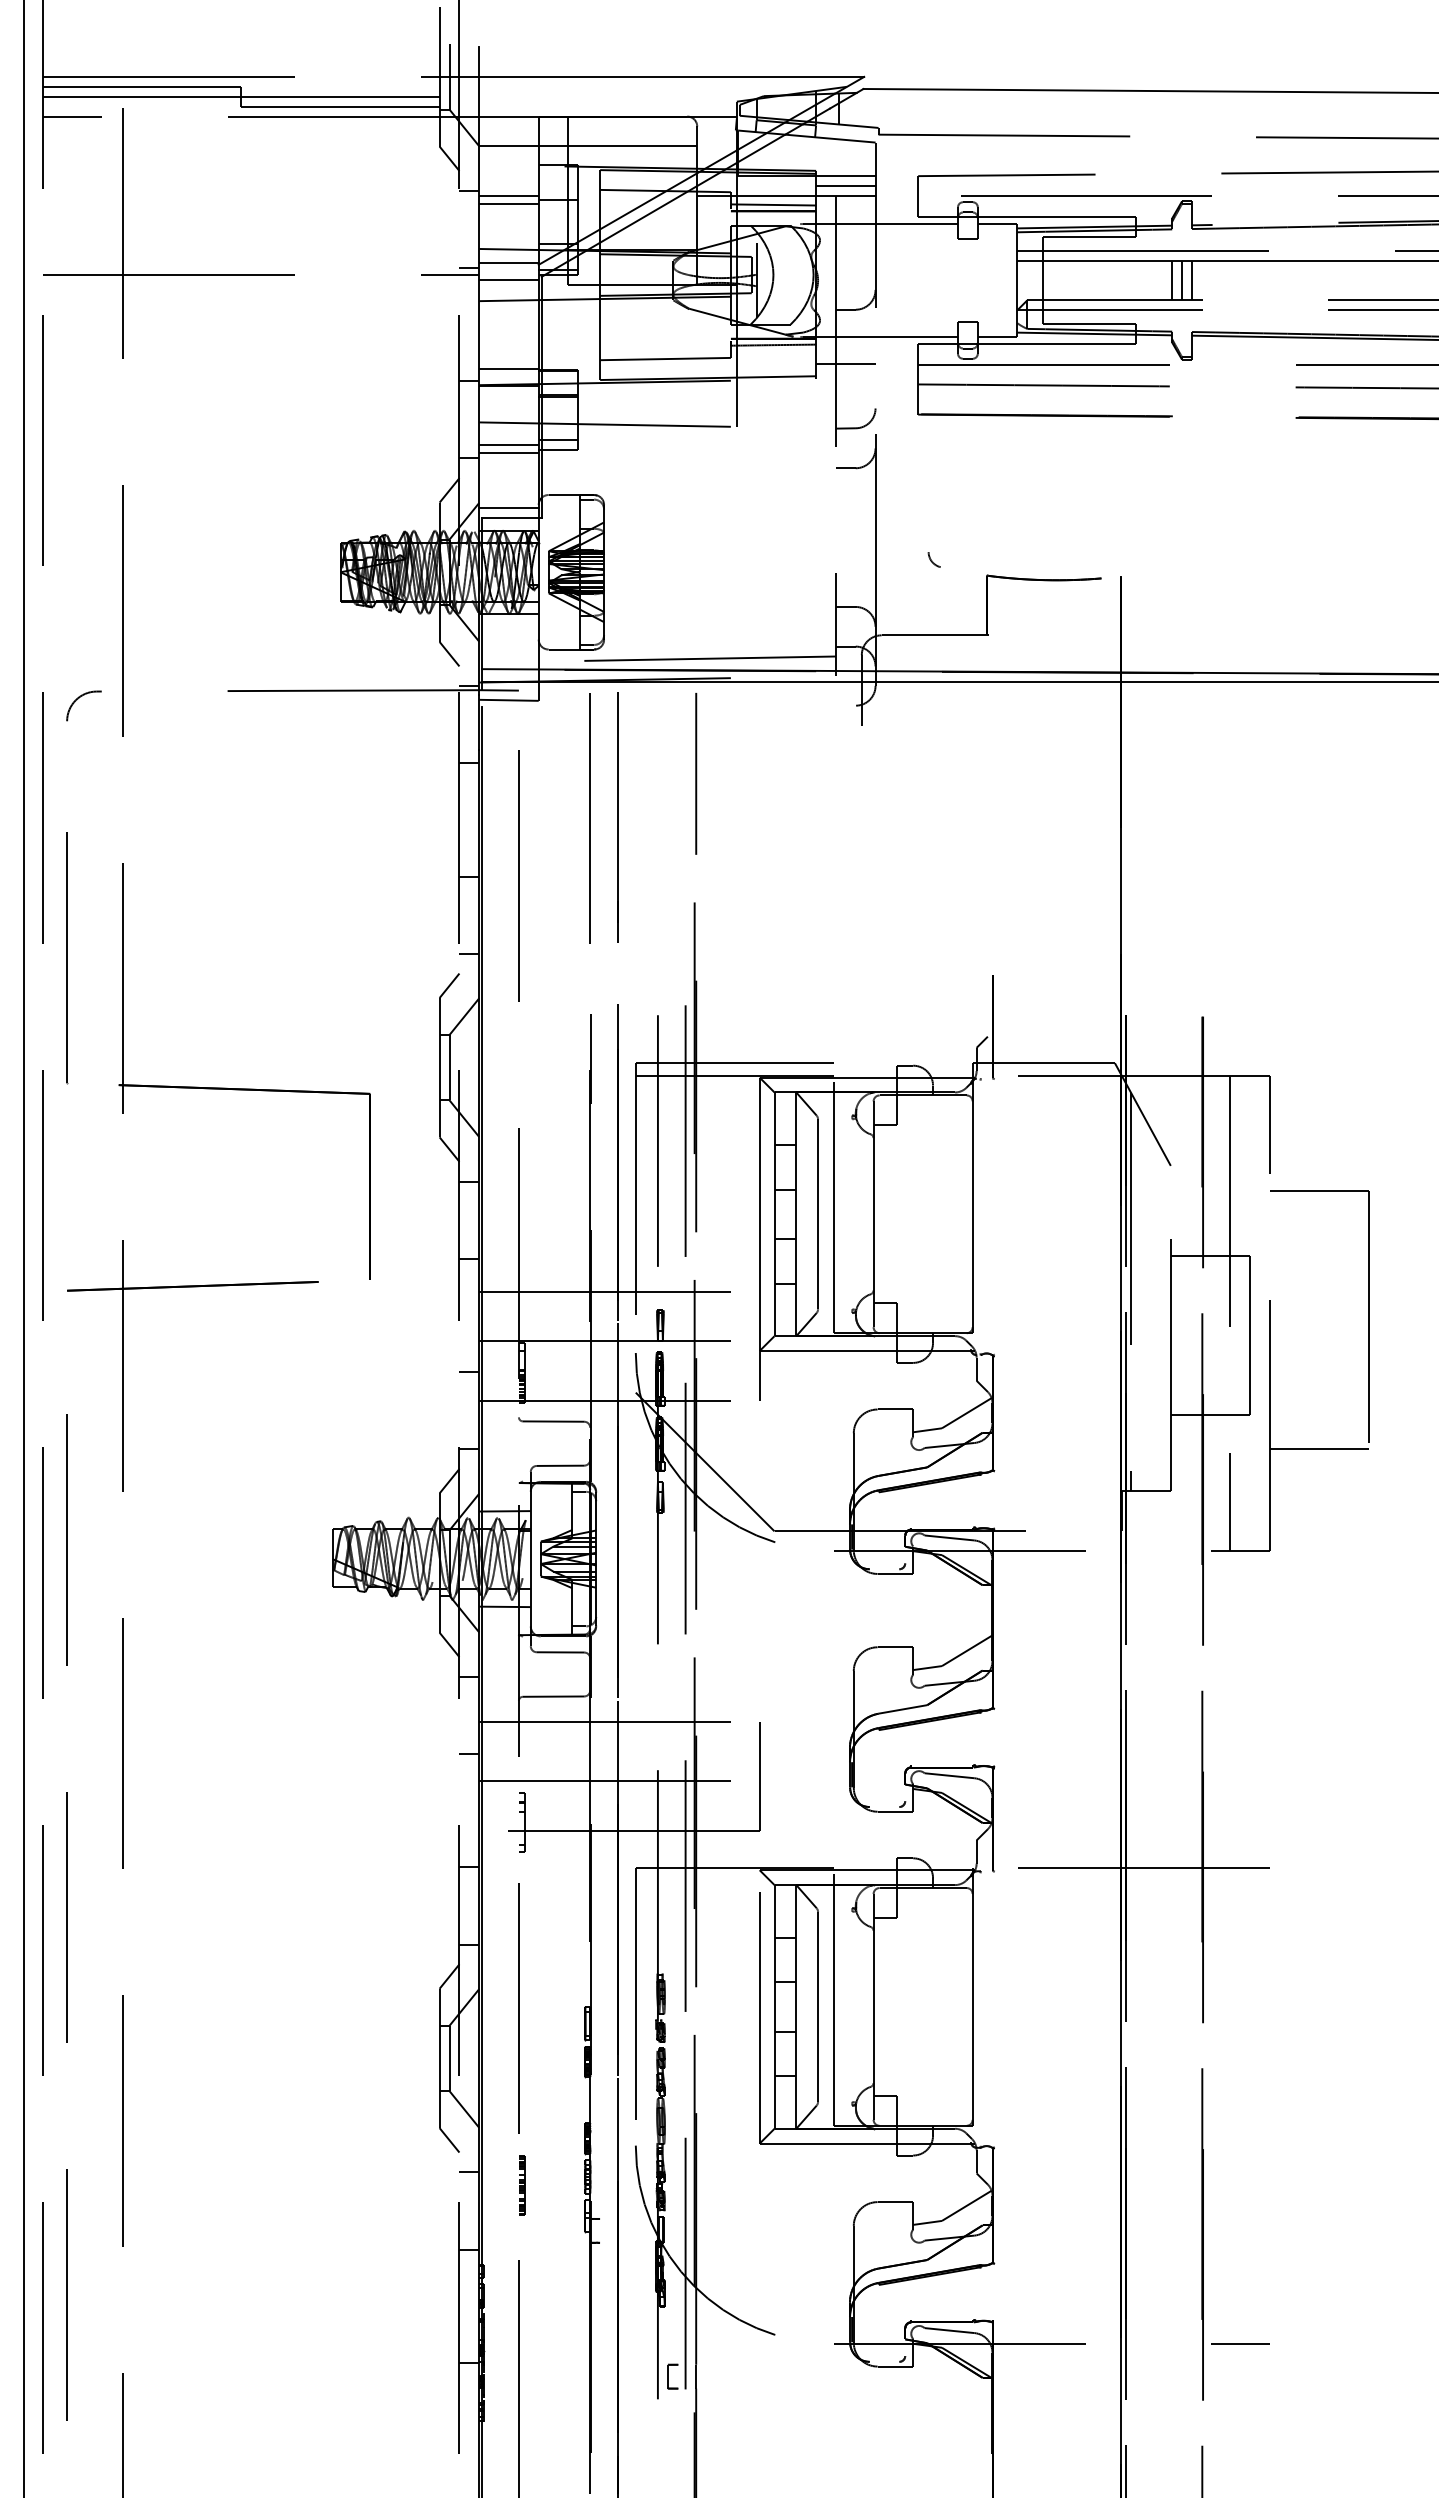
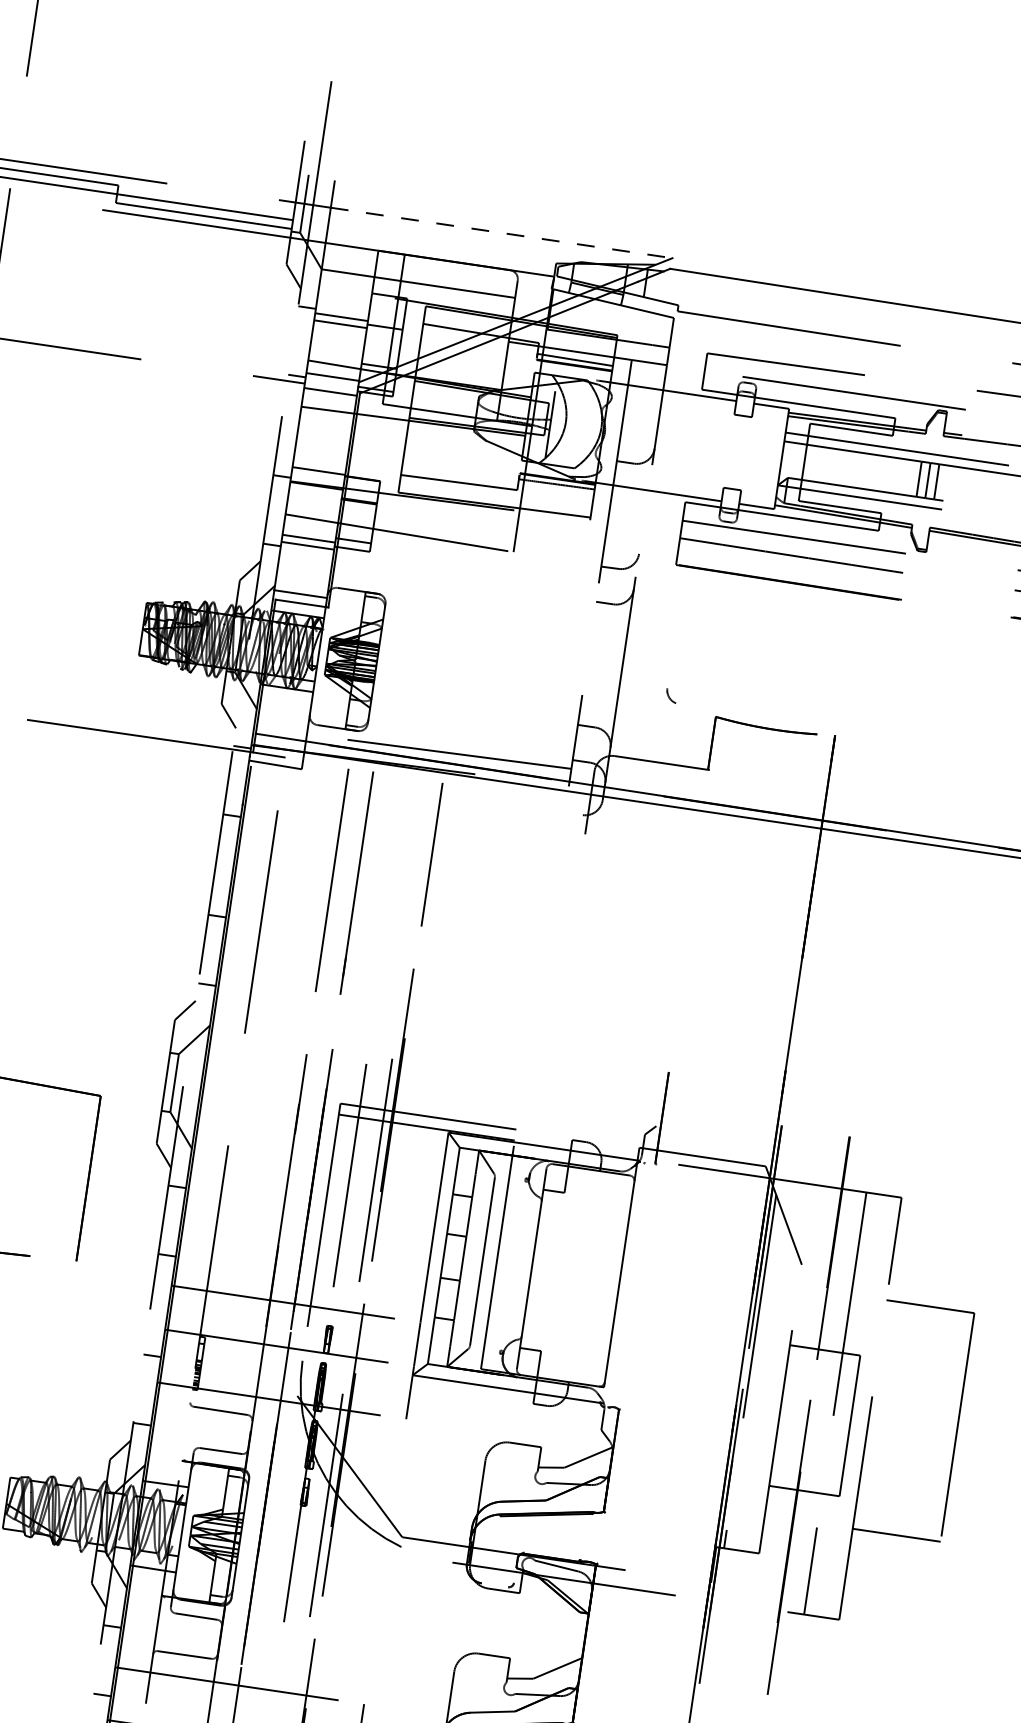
line: (672, 76) -> (502, 232), solid -> dashed
line: (845, 185) -> (641, 352), removed
line: (845, 364) -> (618, 510), removed

